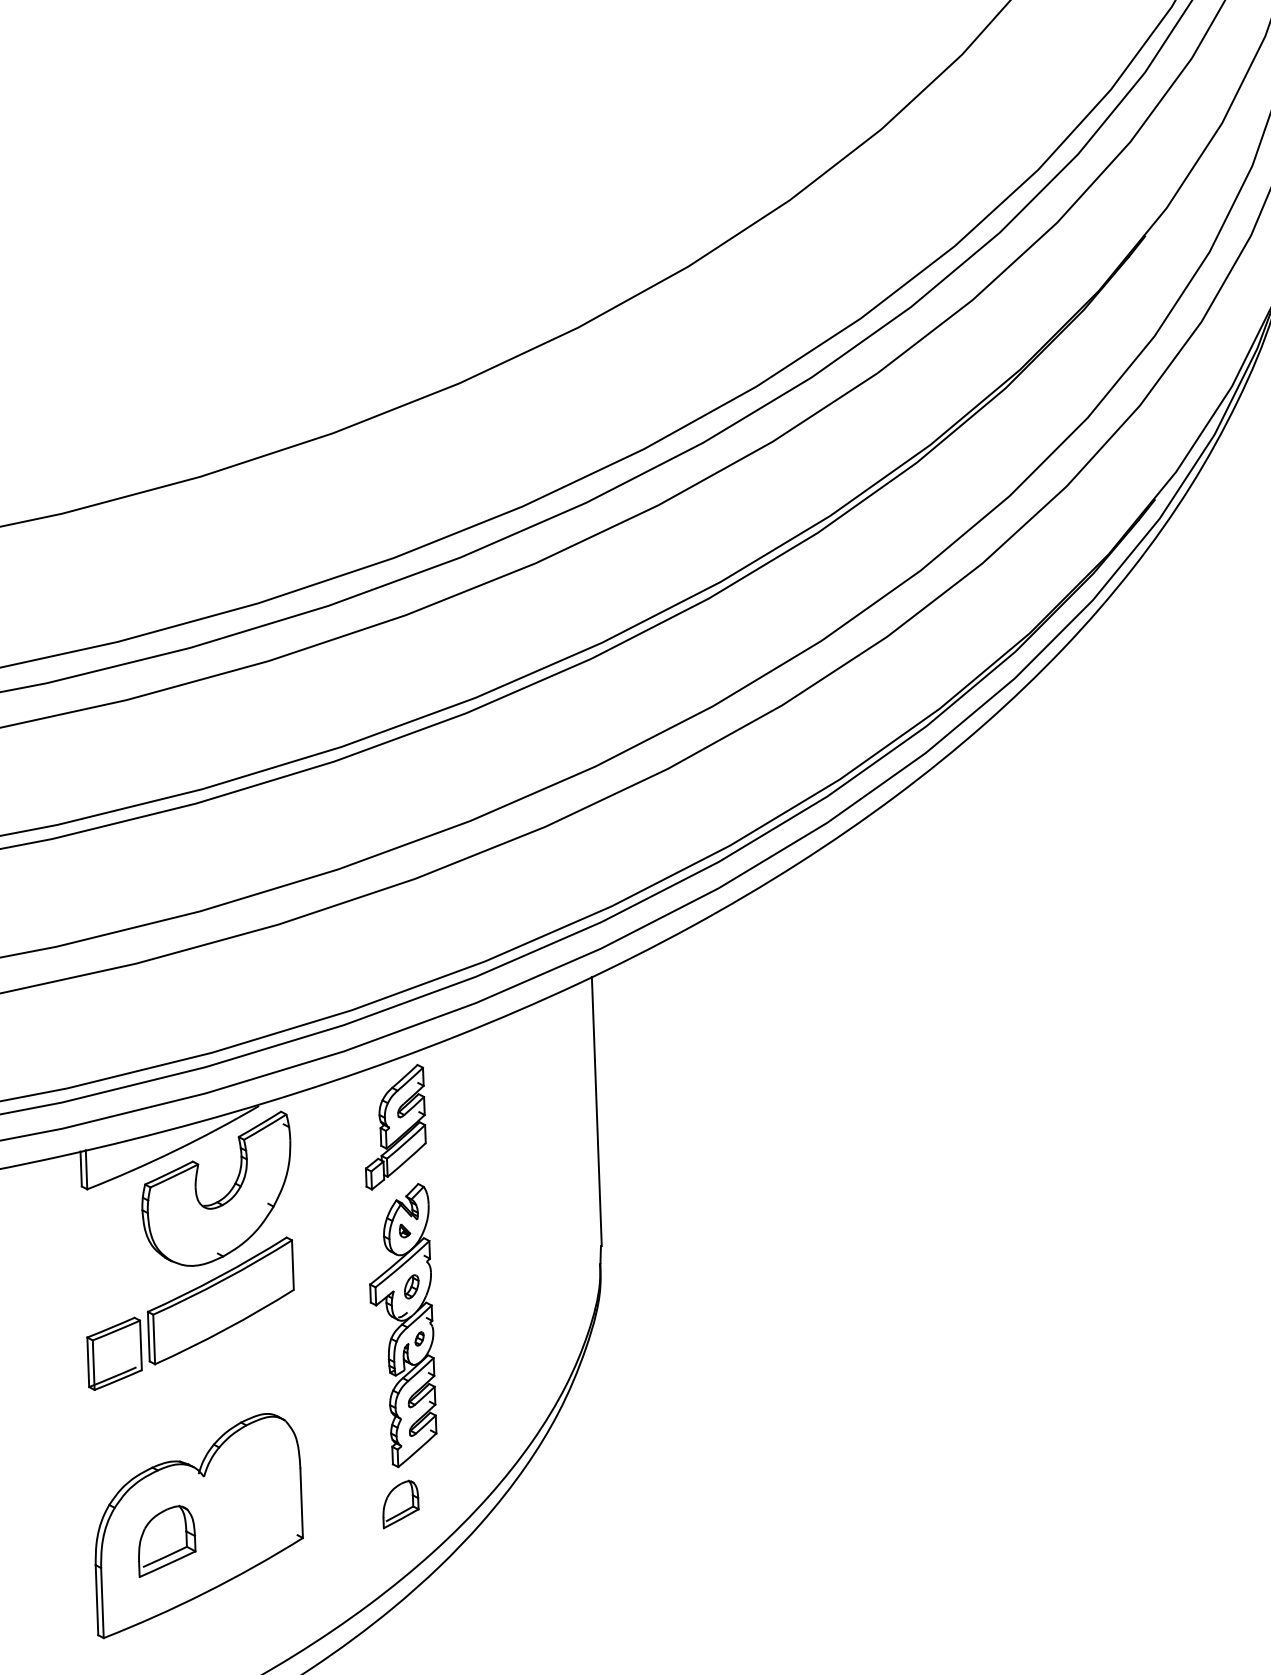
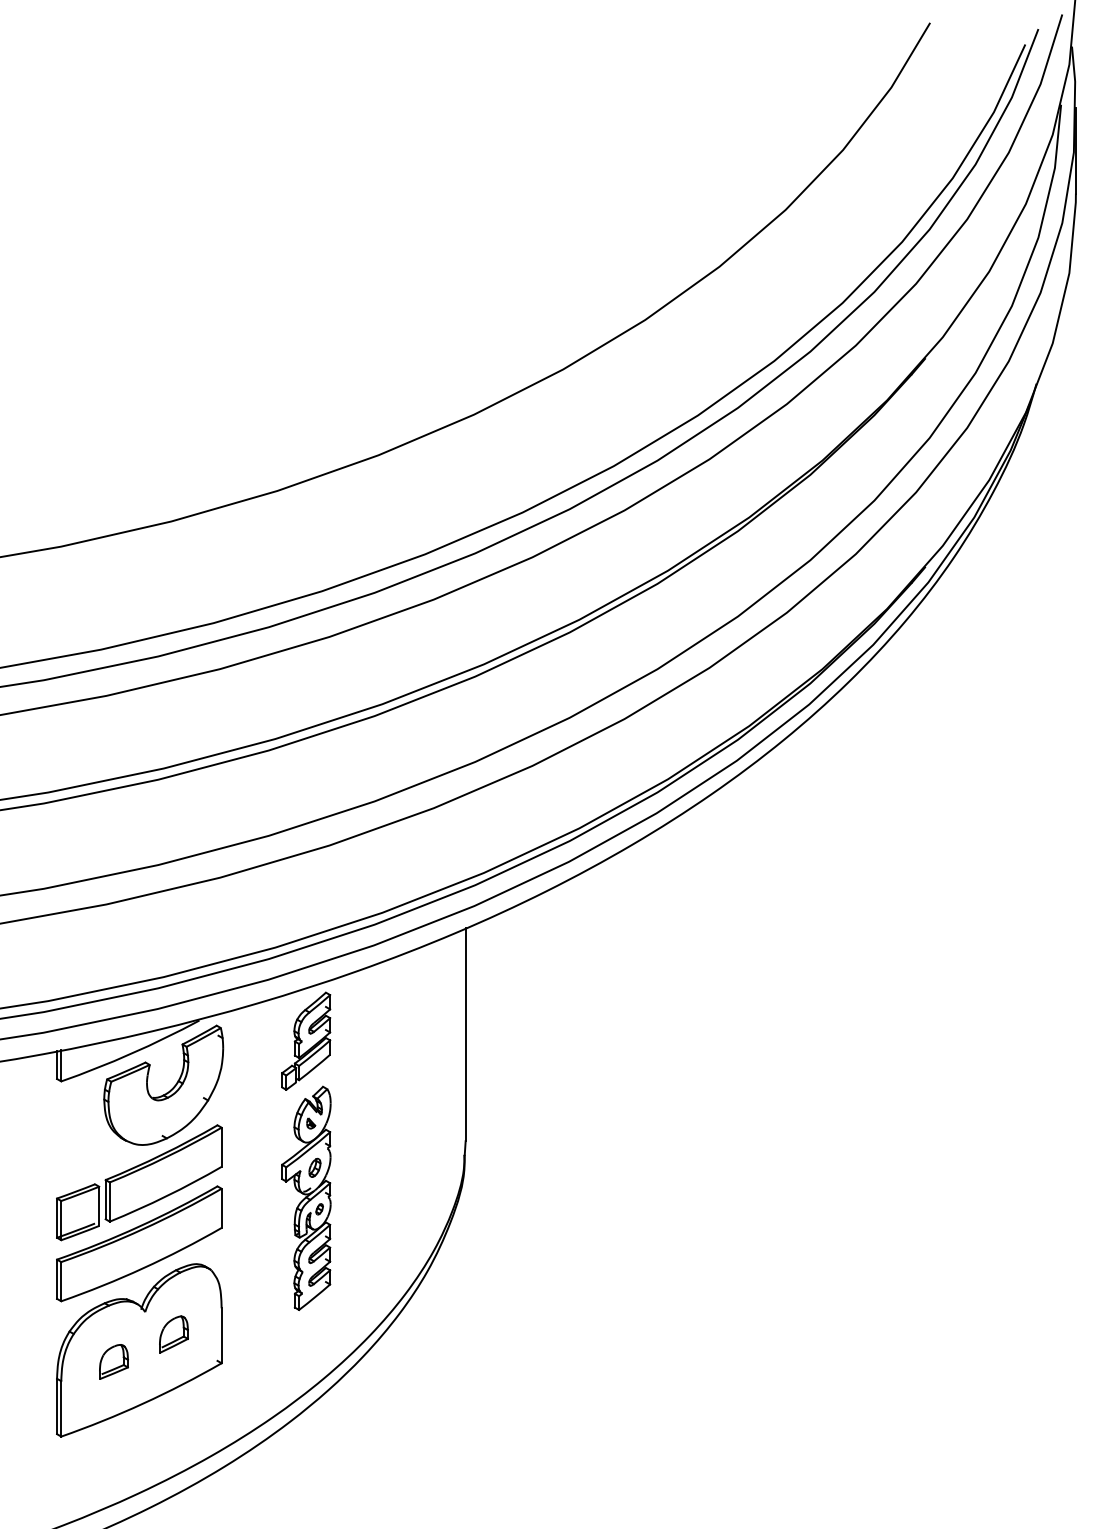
part: (193, 1390) -> (139, 1243), added
part: (400, 1504) -> (173, 1334), moved
part: (166, 1540) -> (113, 1361), size x0.62

